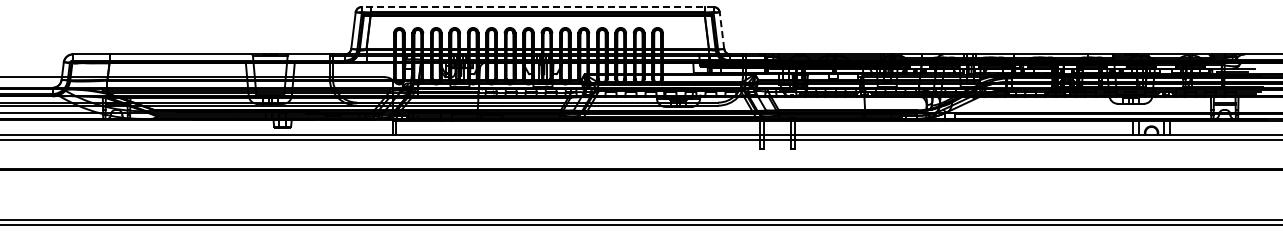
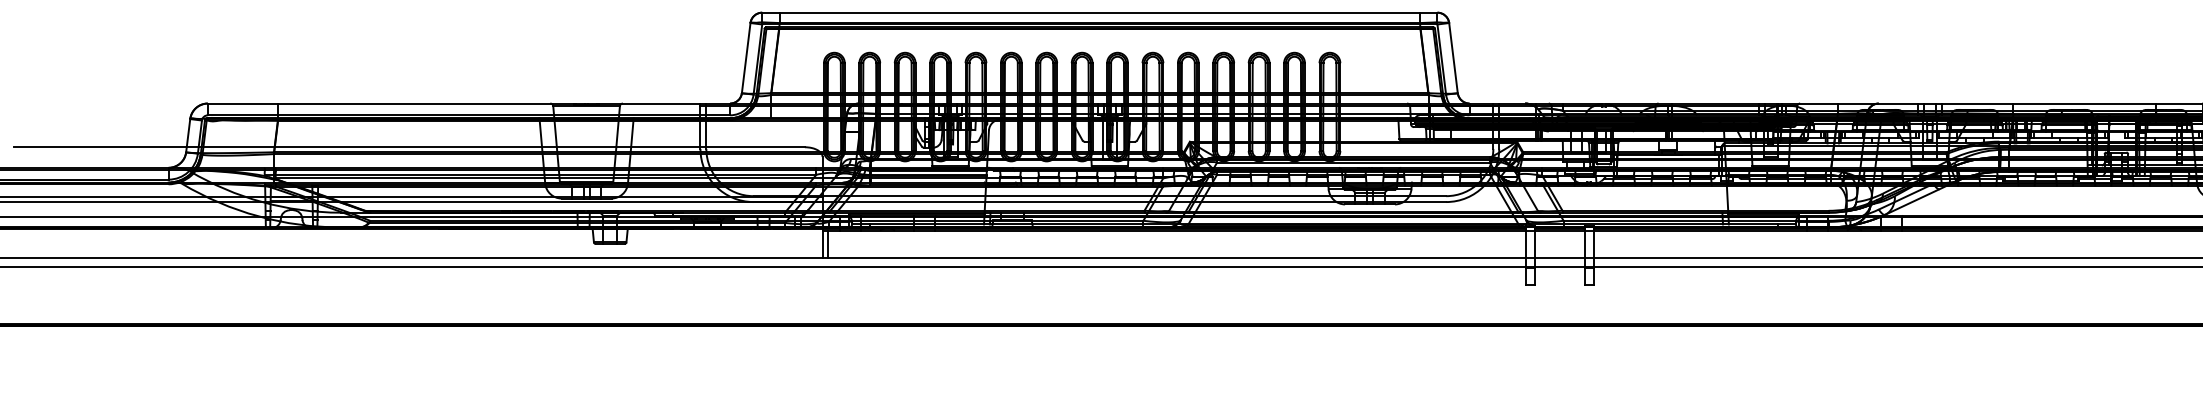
line: (537, 7) -> (1099, 13), dashed -> solid
line: (721, 30) -> (1452, 57), dashed -> solid

